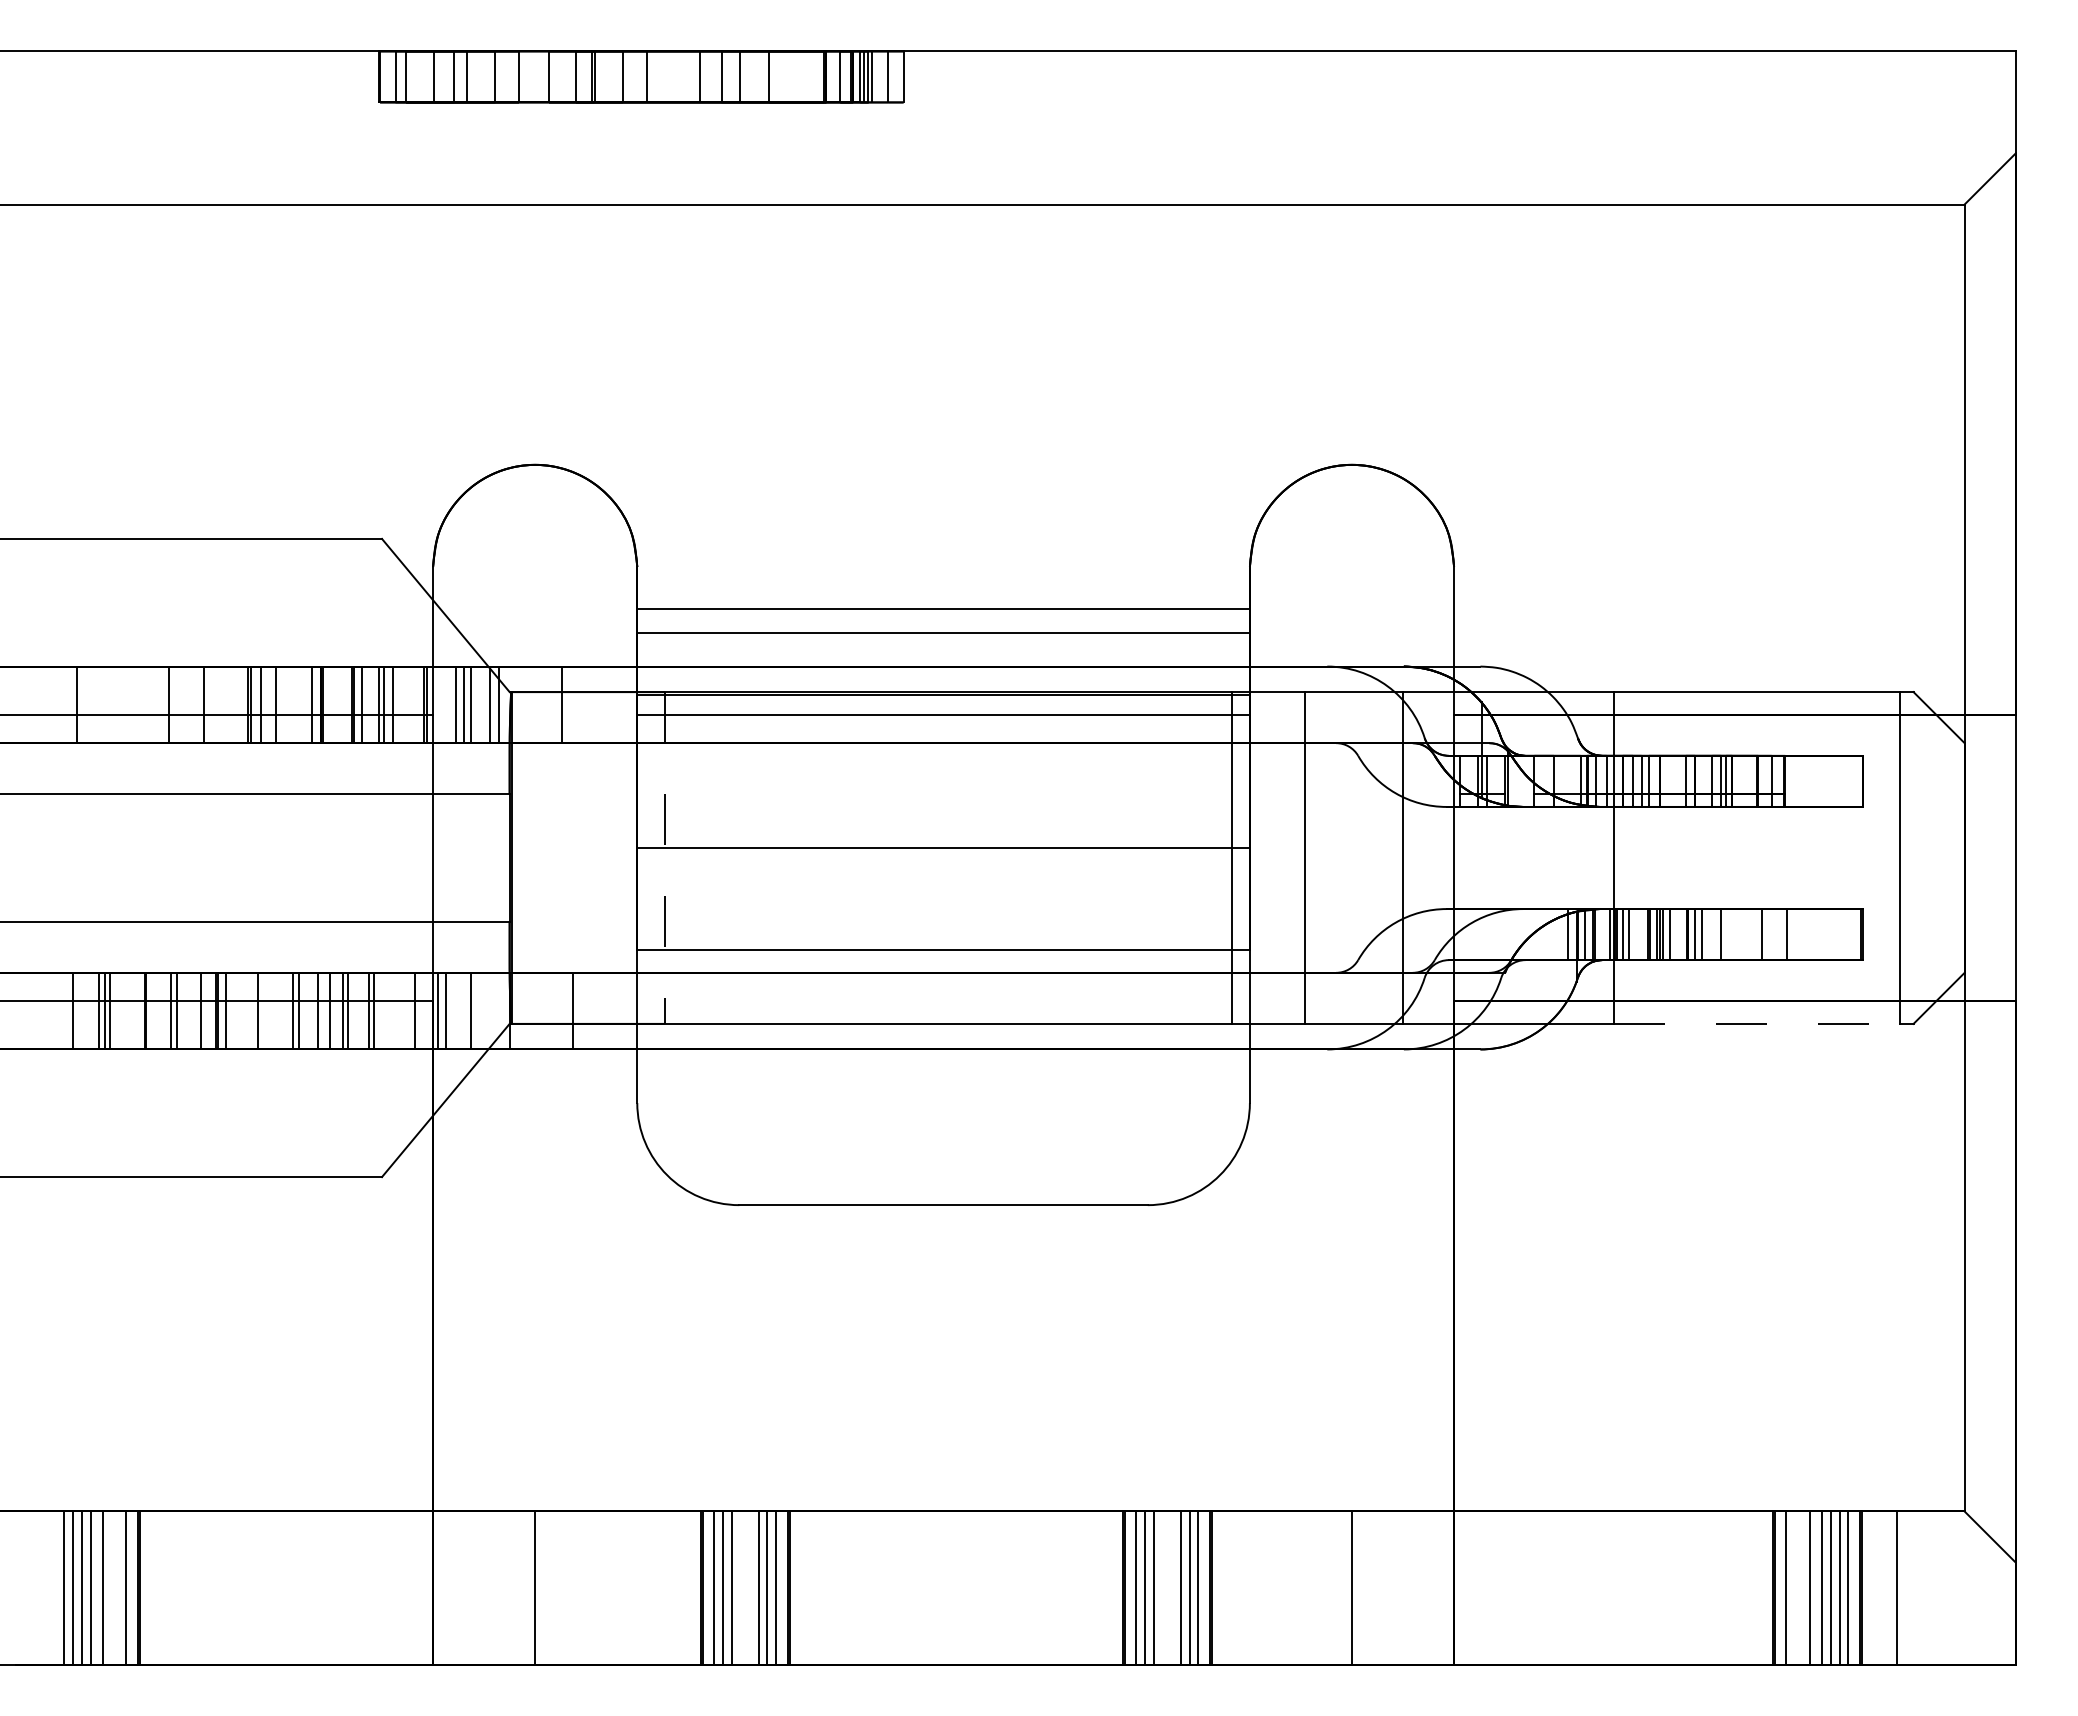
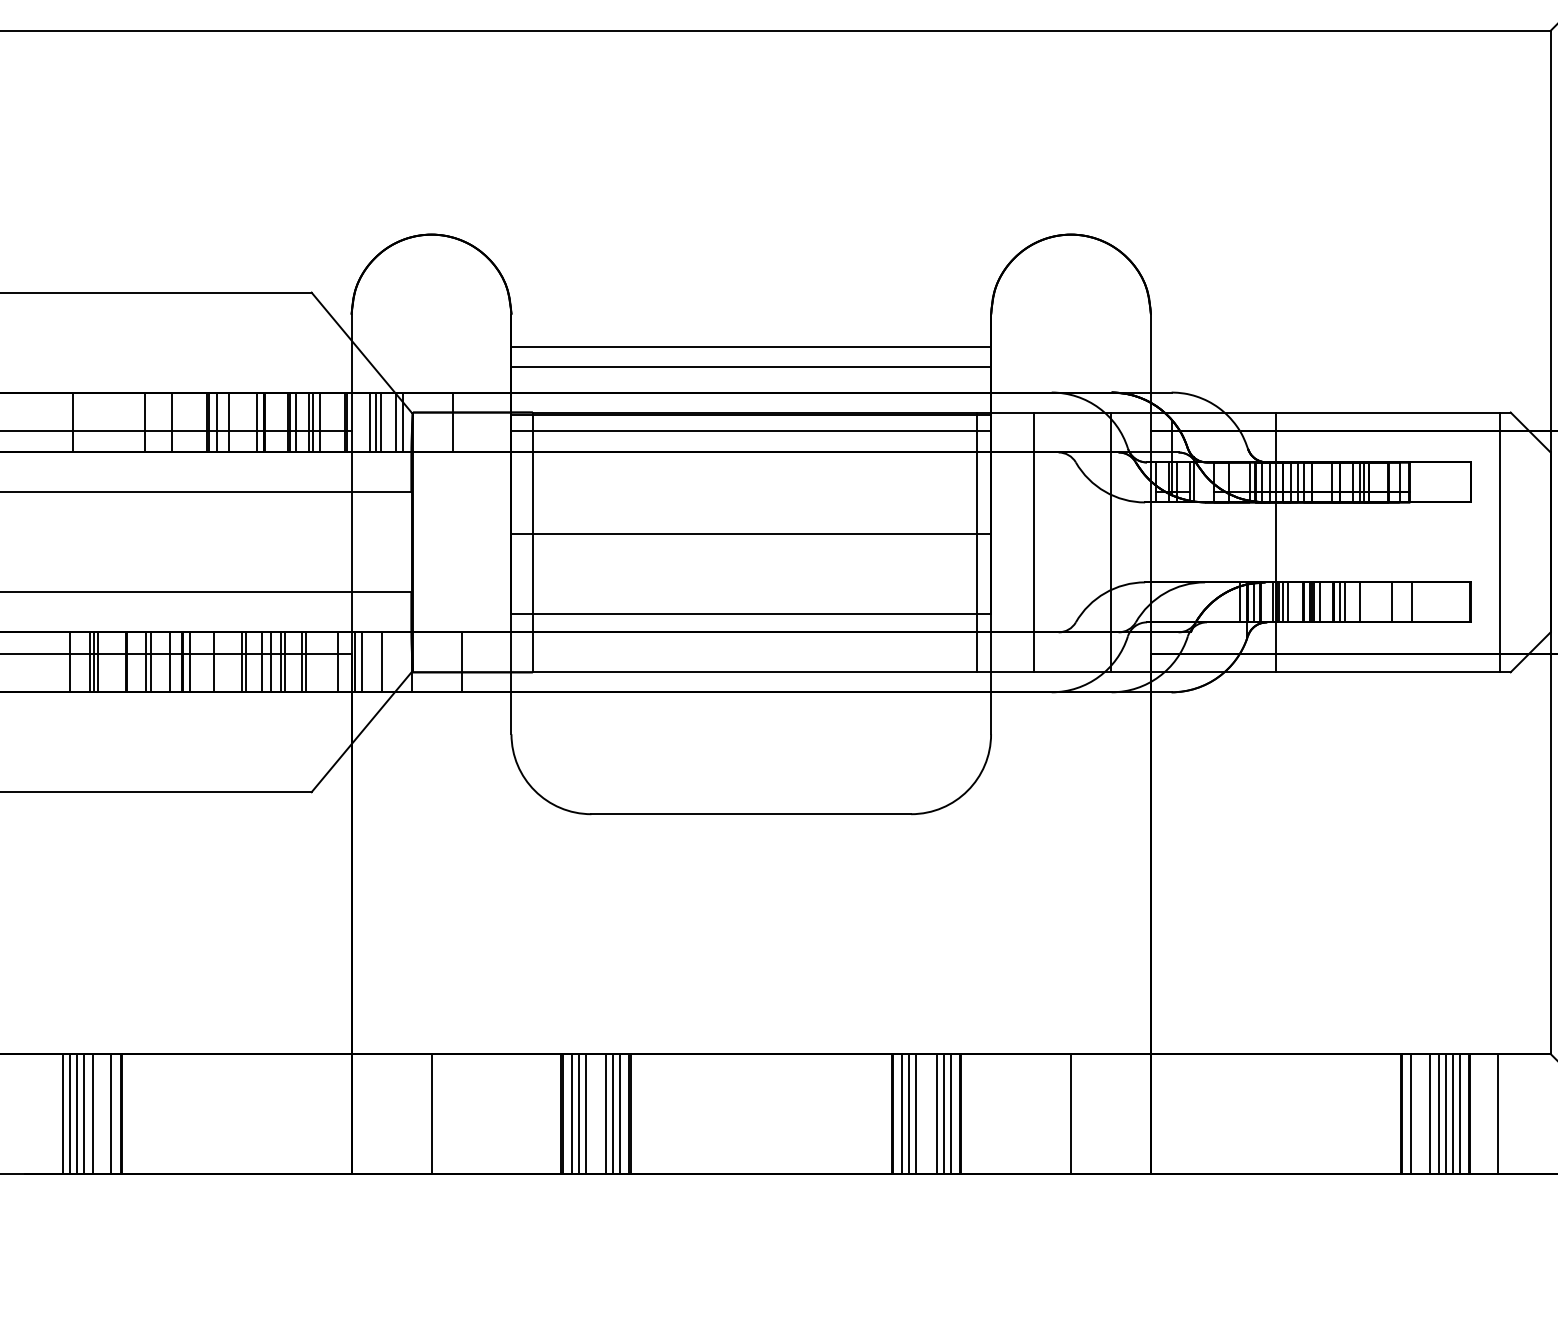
line: (664, 858) -> (532, 542), dashed -> solid
line: (1757, 1023) -> (1388, 671), dashed -> solid

